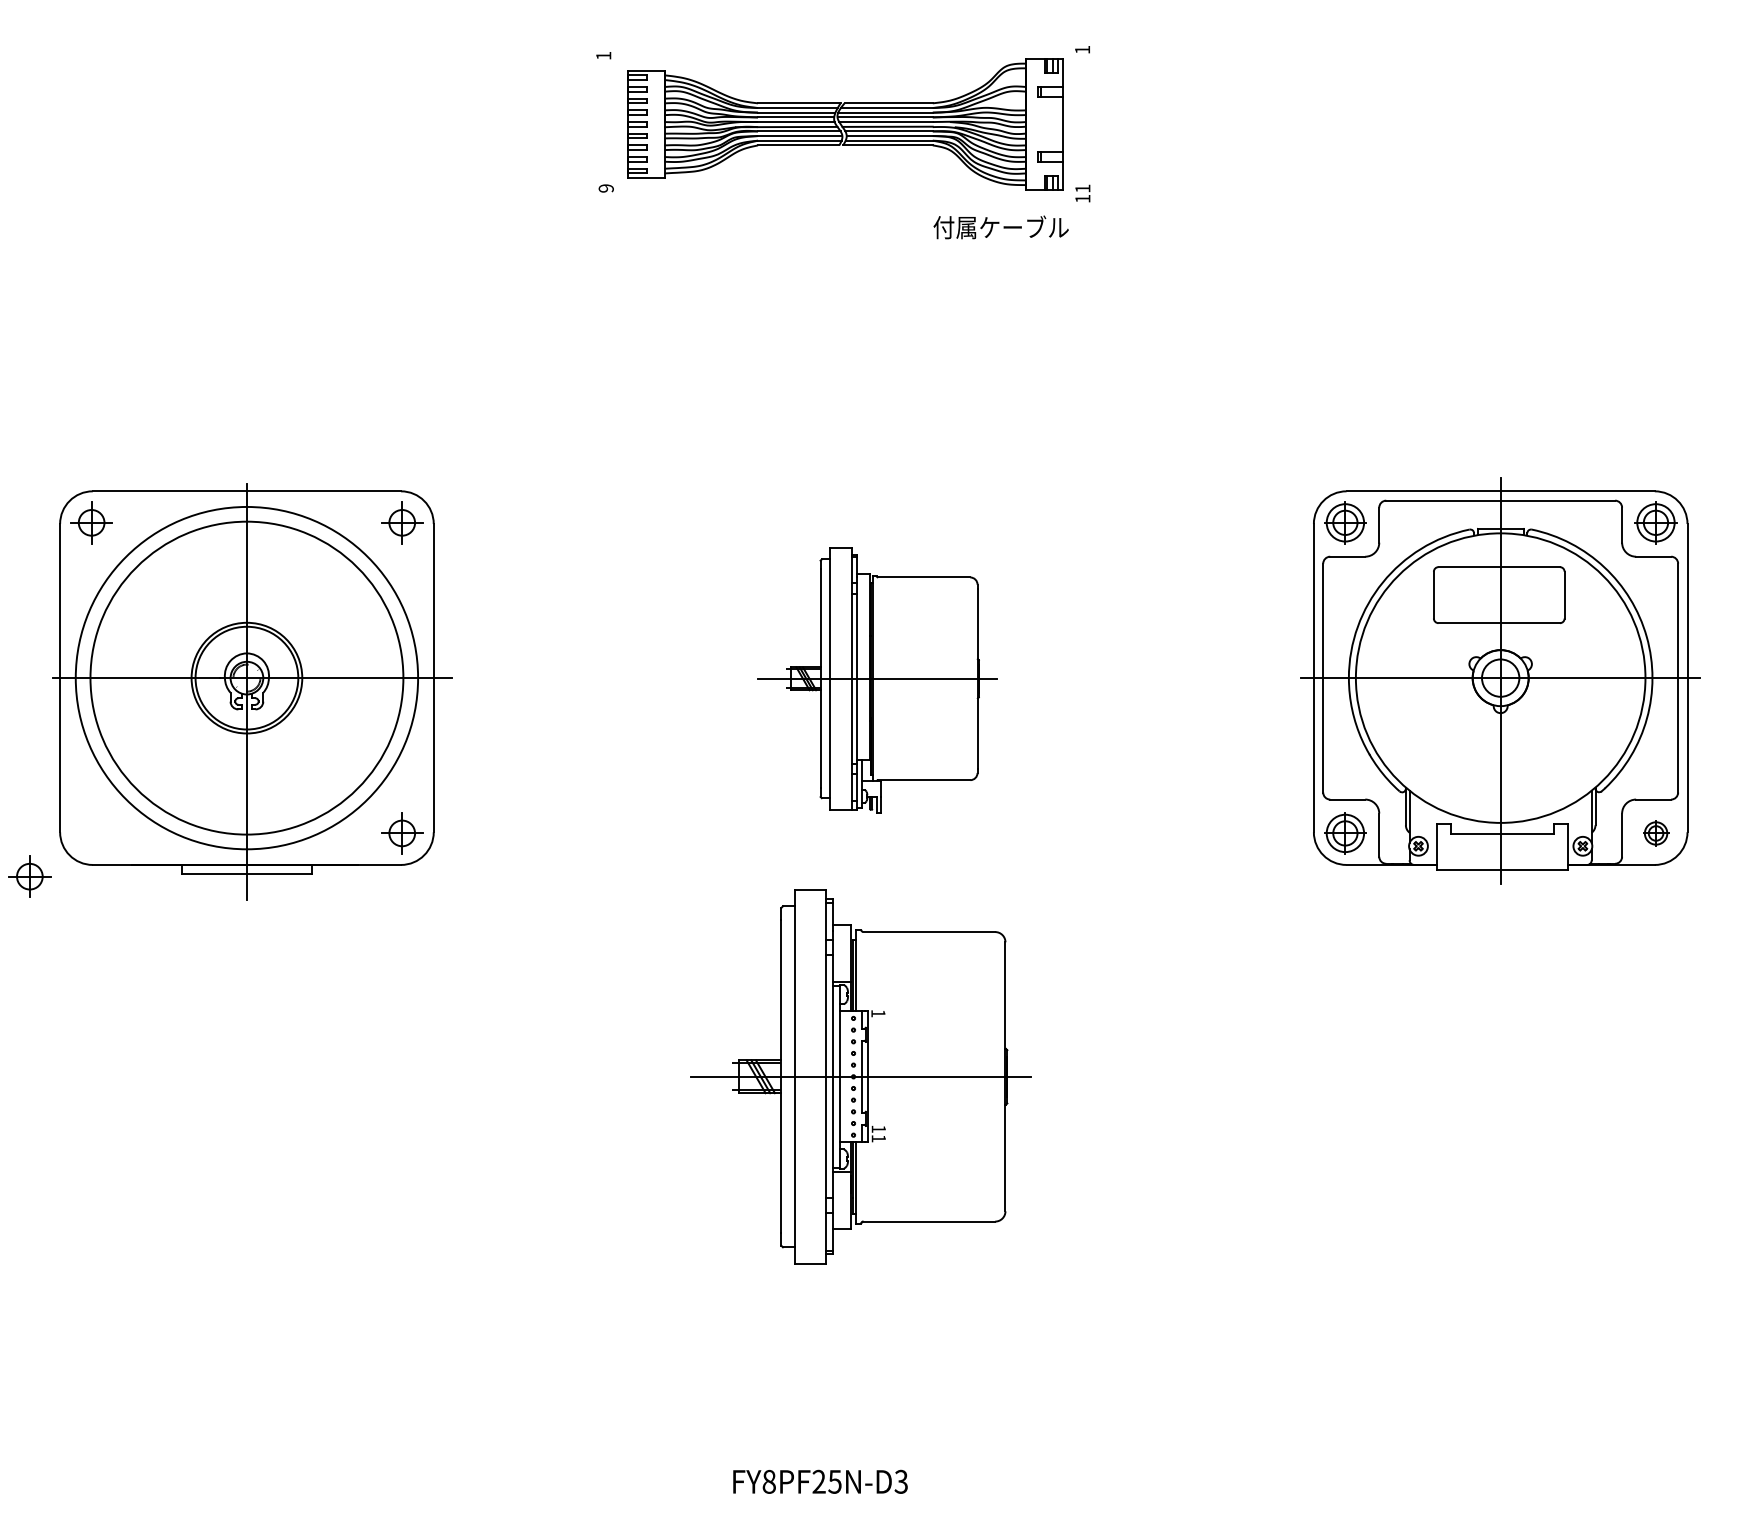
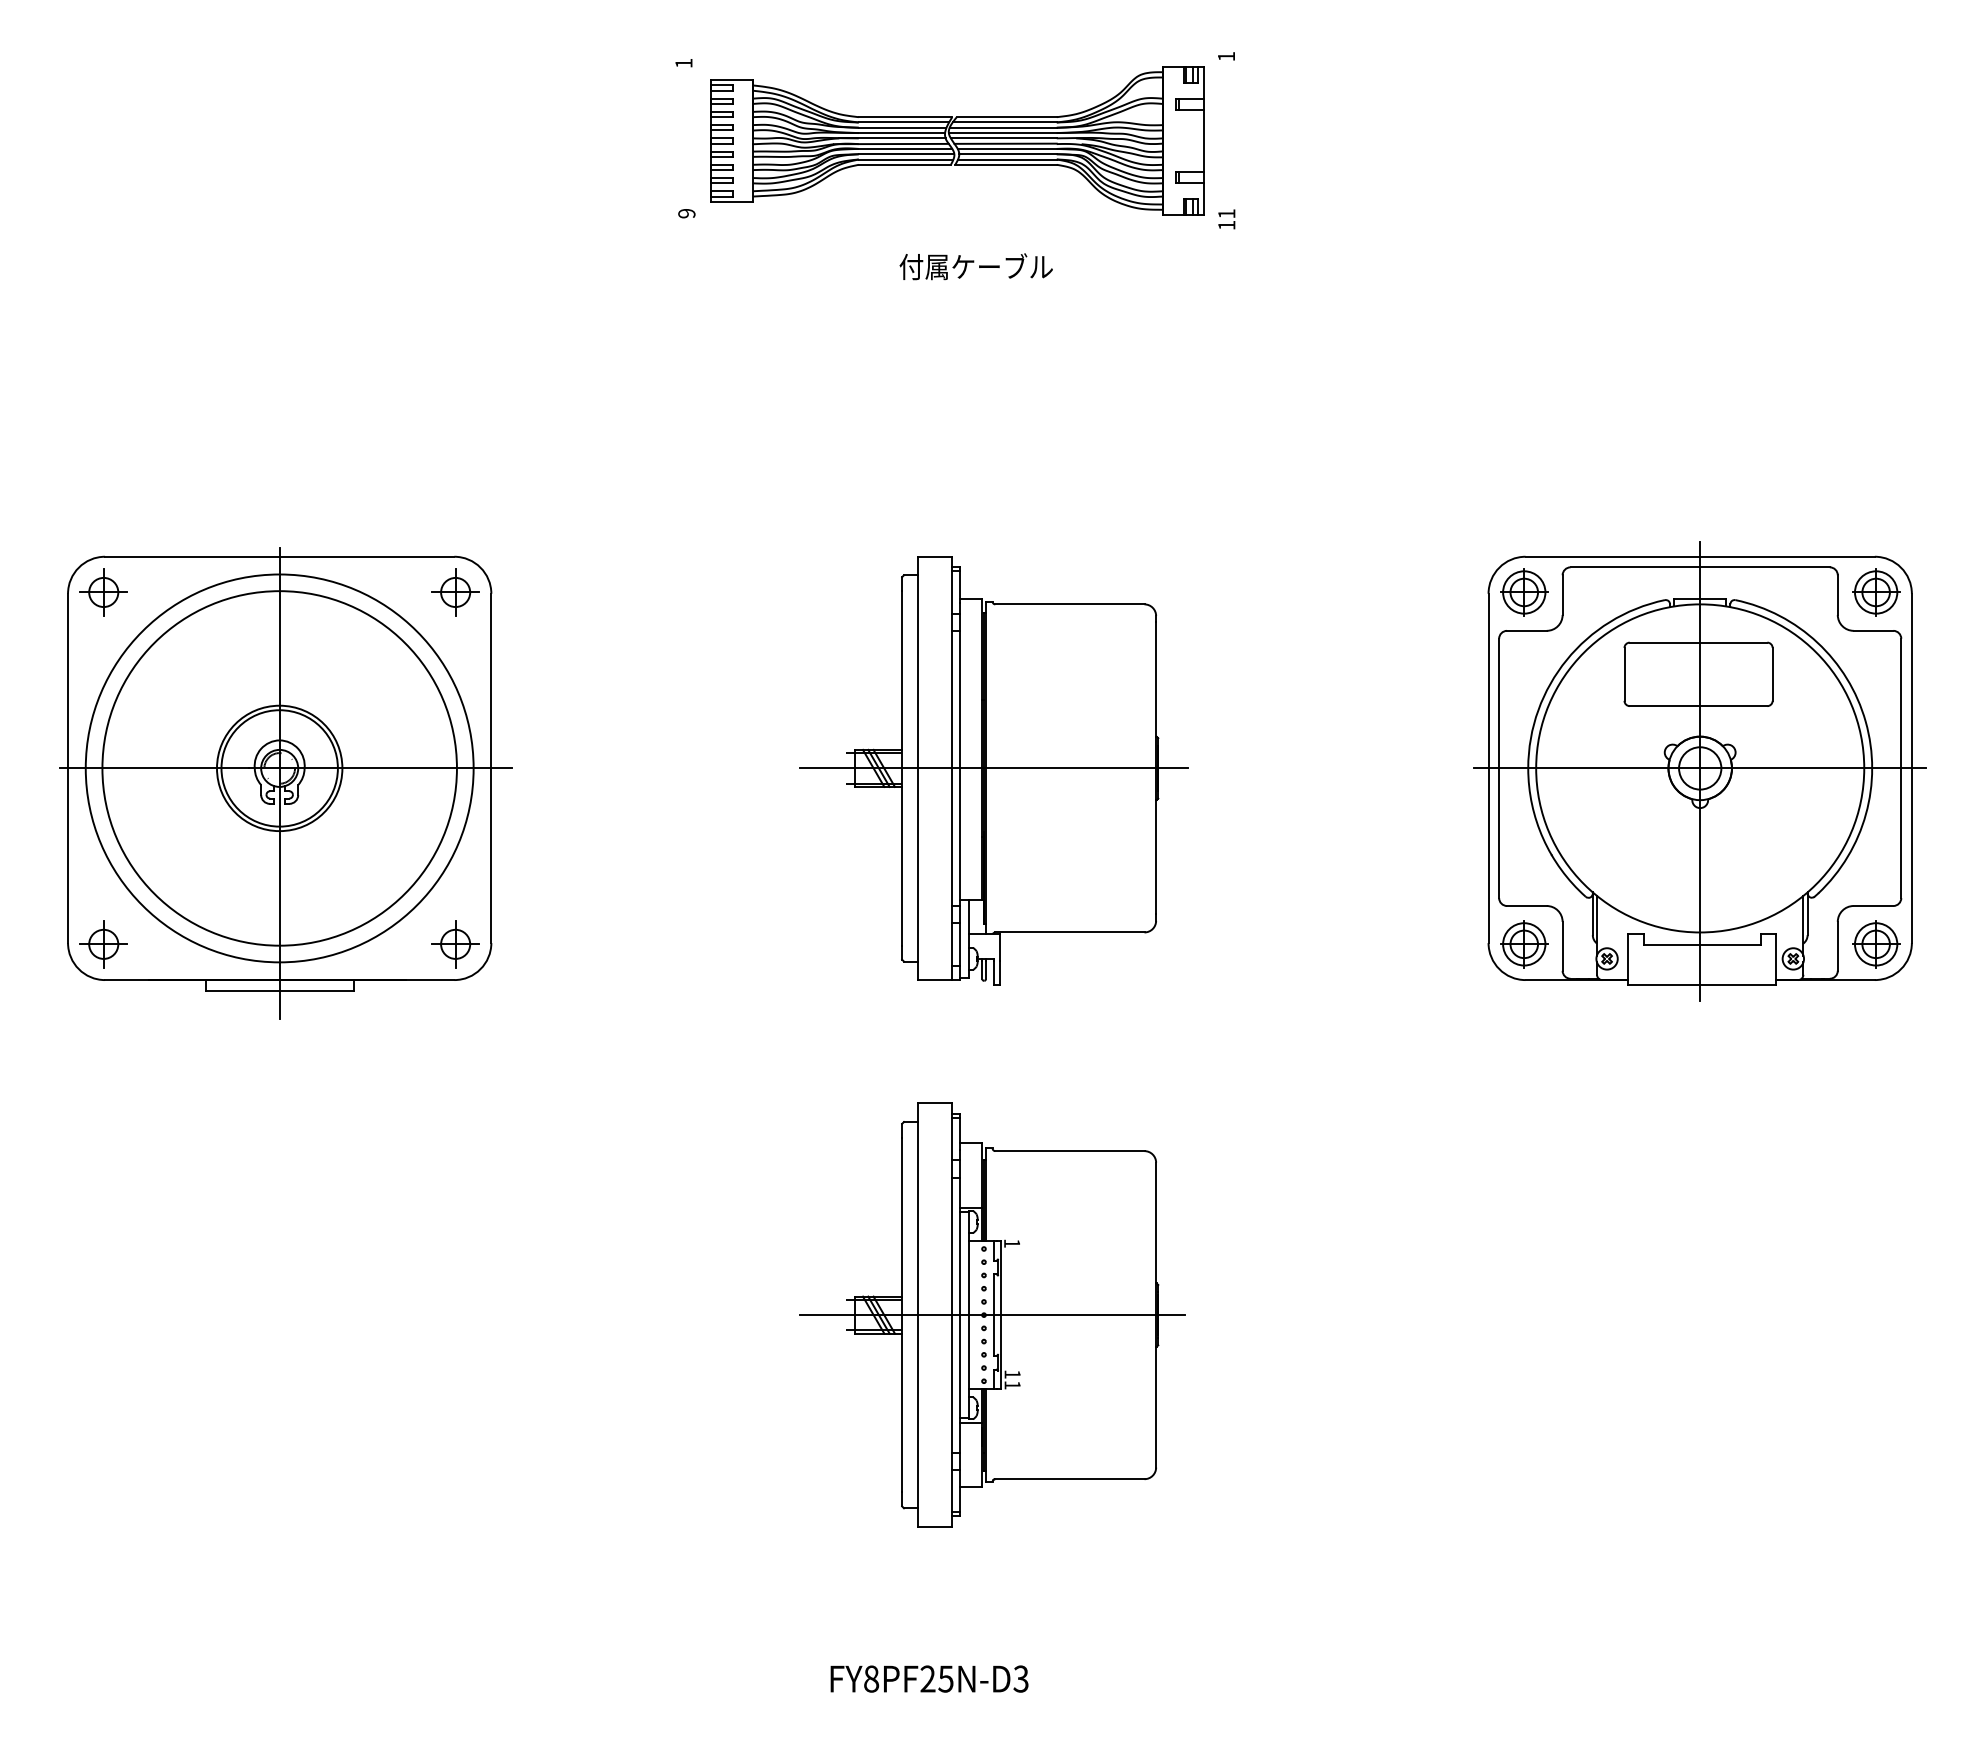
text: (1000, 227) -> (975, 266), moved
part: (876, 679) -> (993, 770), size x1.43
part: (1656, 833) -> (1876, 944), size x1.67
part: (29, 876) -> (103, 944), moved
part: (861, 1076) -> (992, 1314), moved

